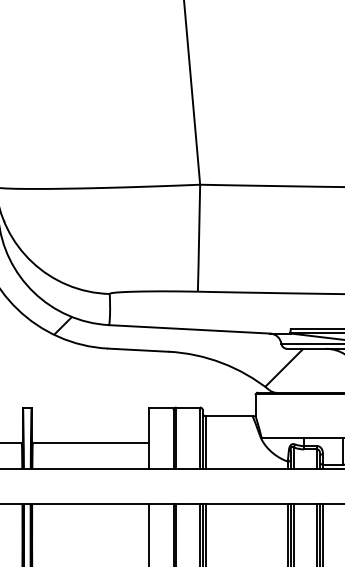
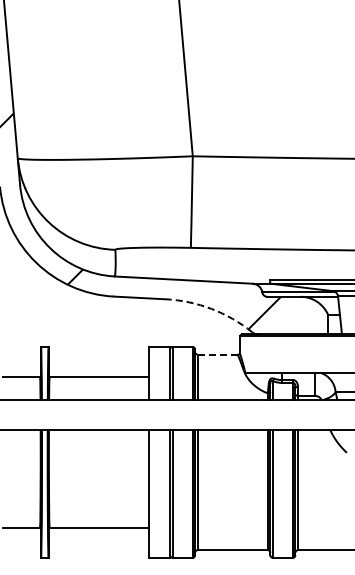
arc: (222, 362) -> (211, 308), solid -> dashed
line: (230, 416) -> (218, 354), solid -> dashed

